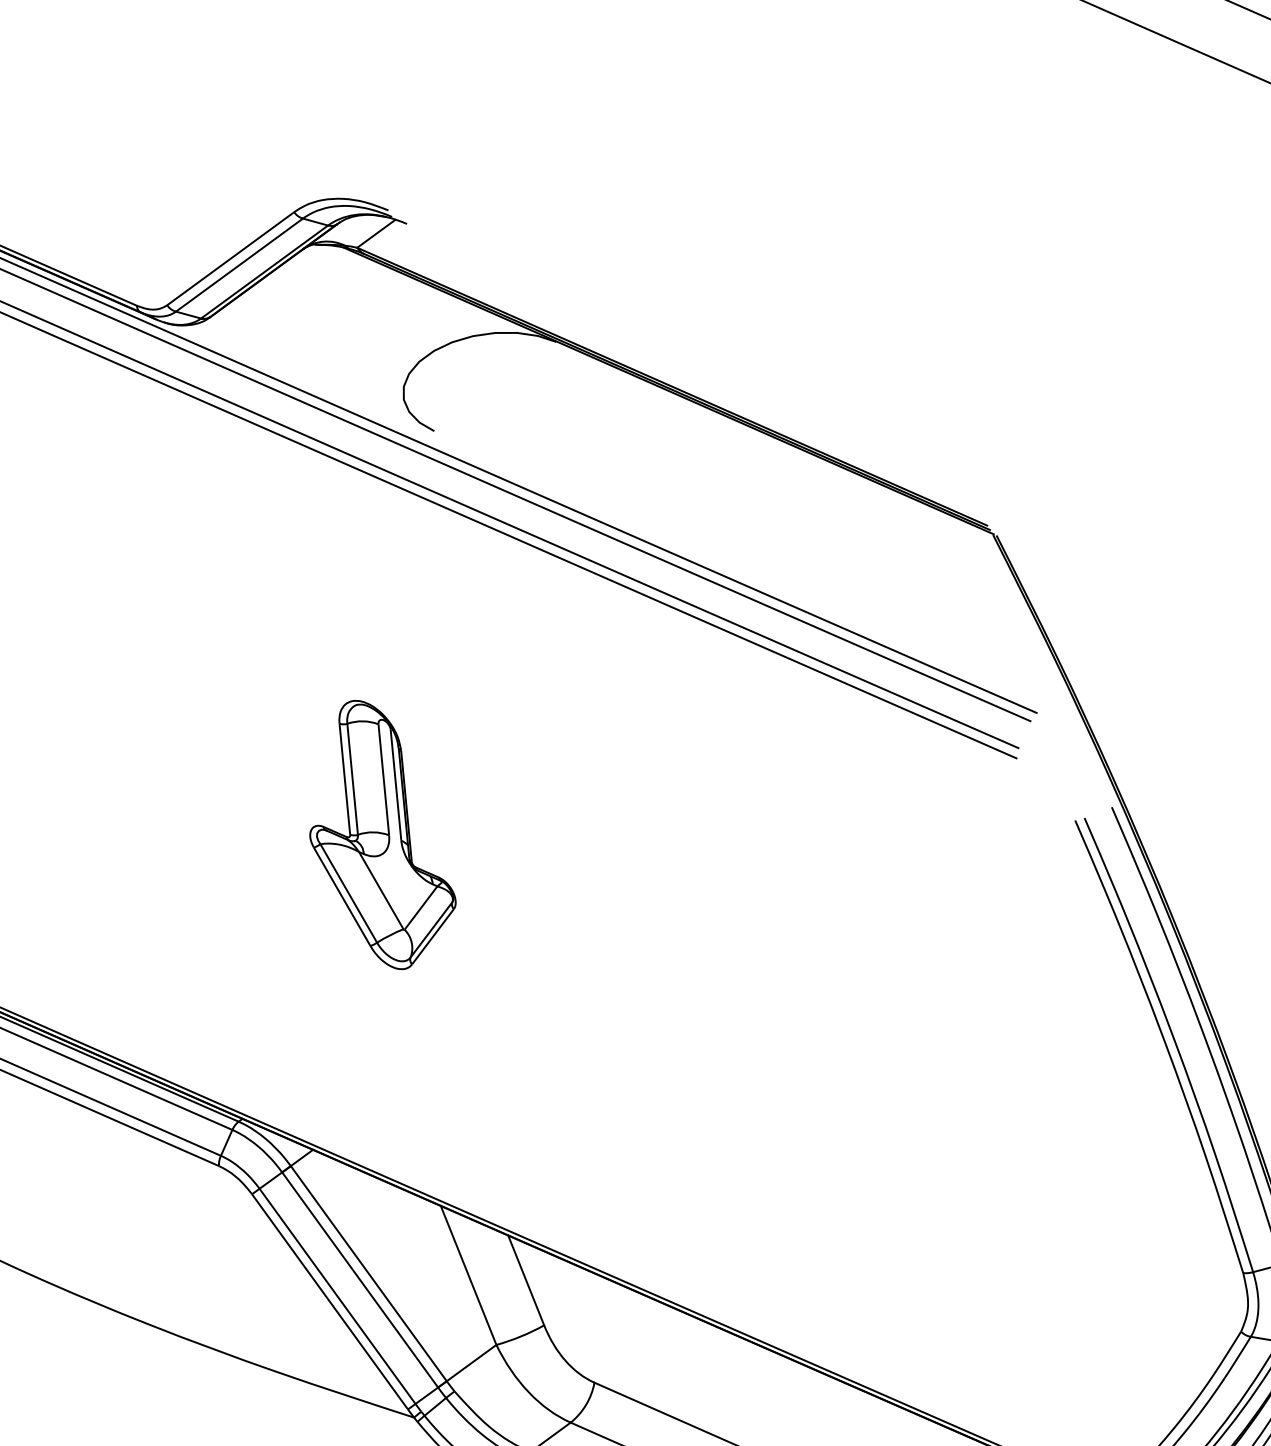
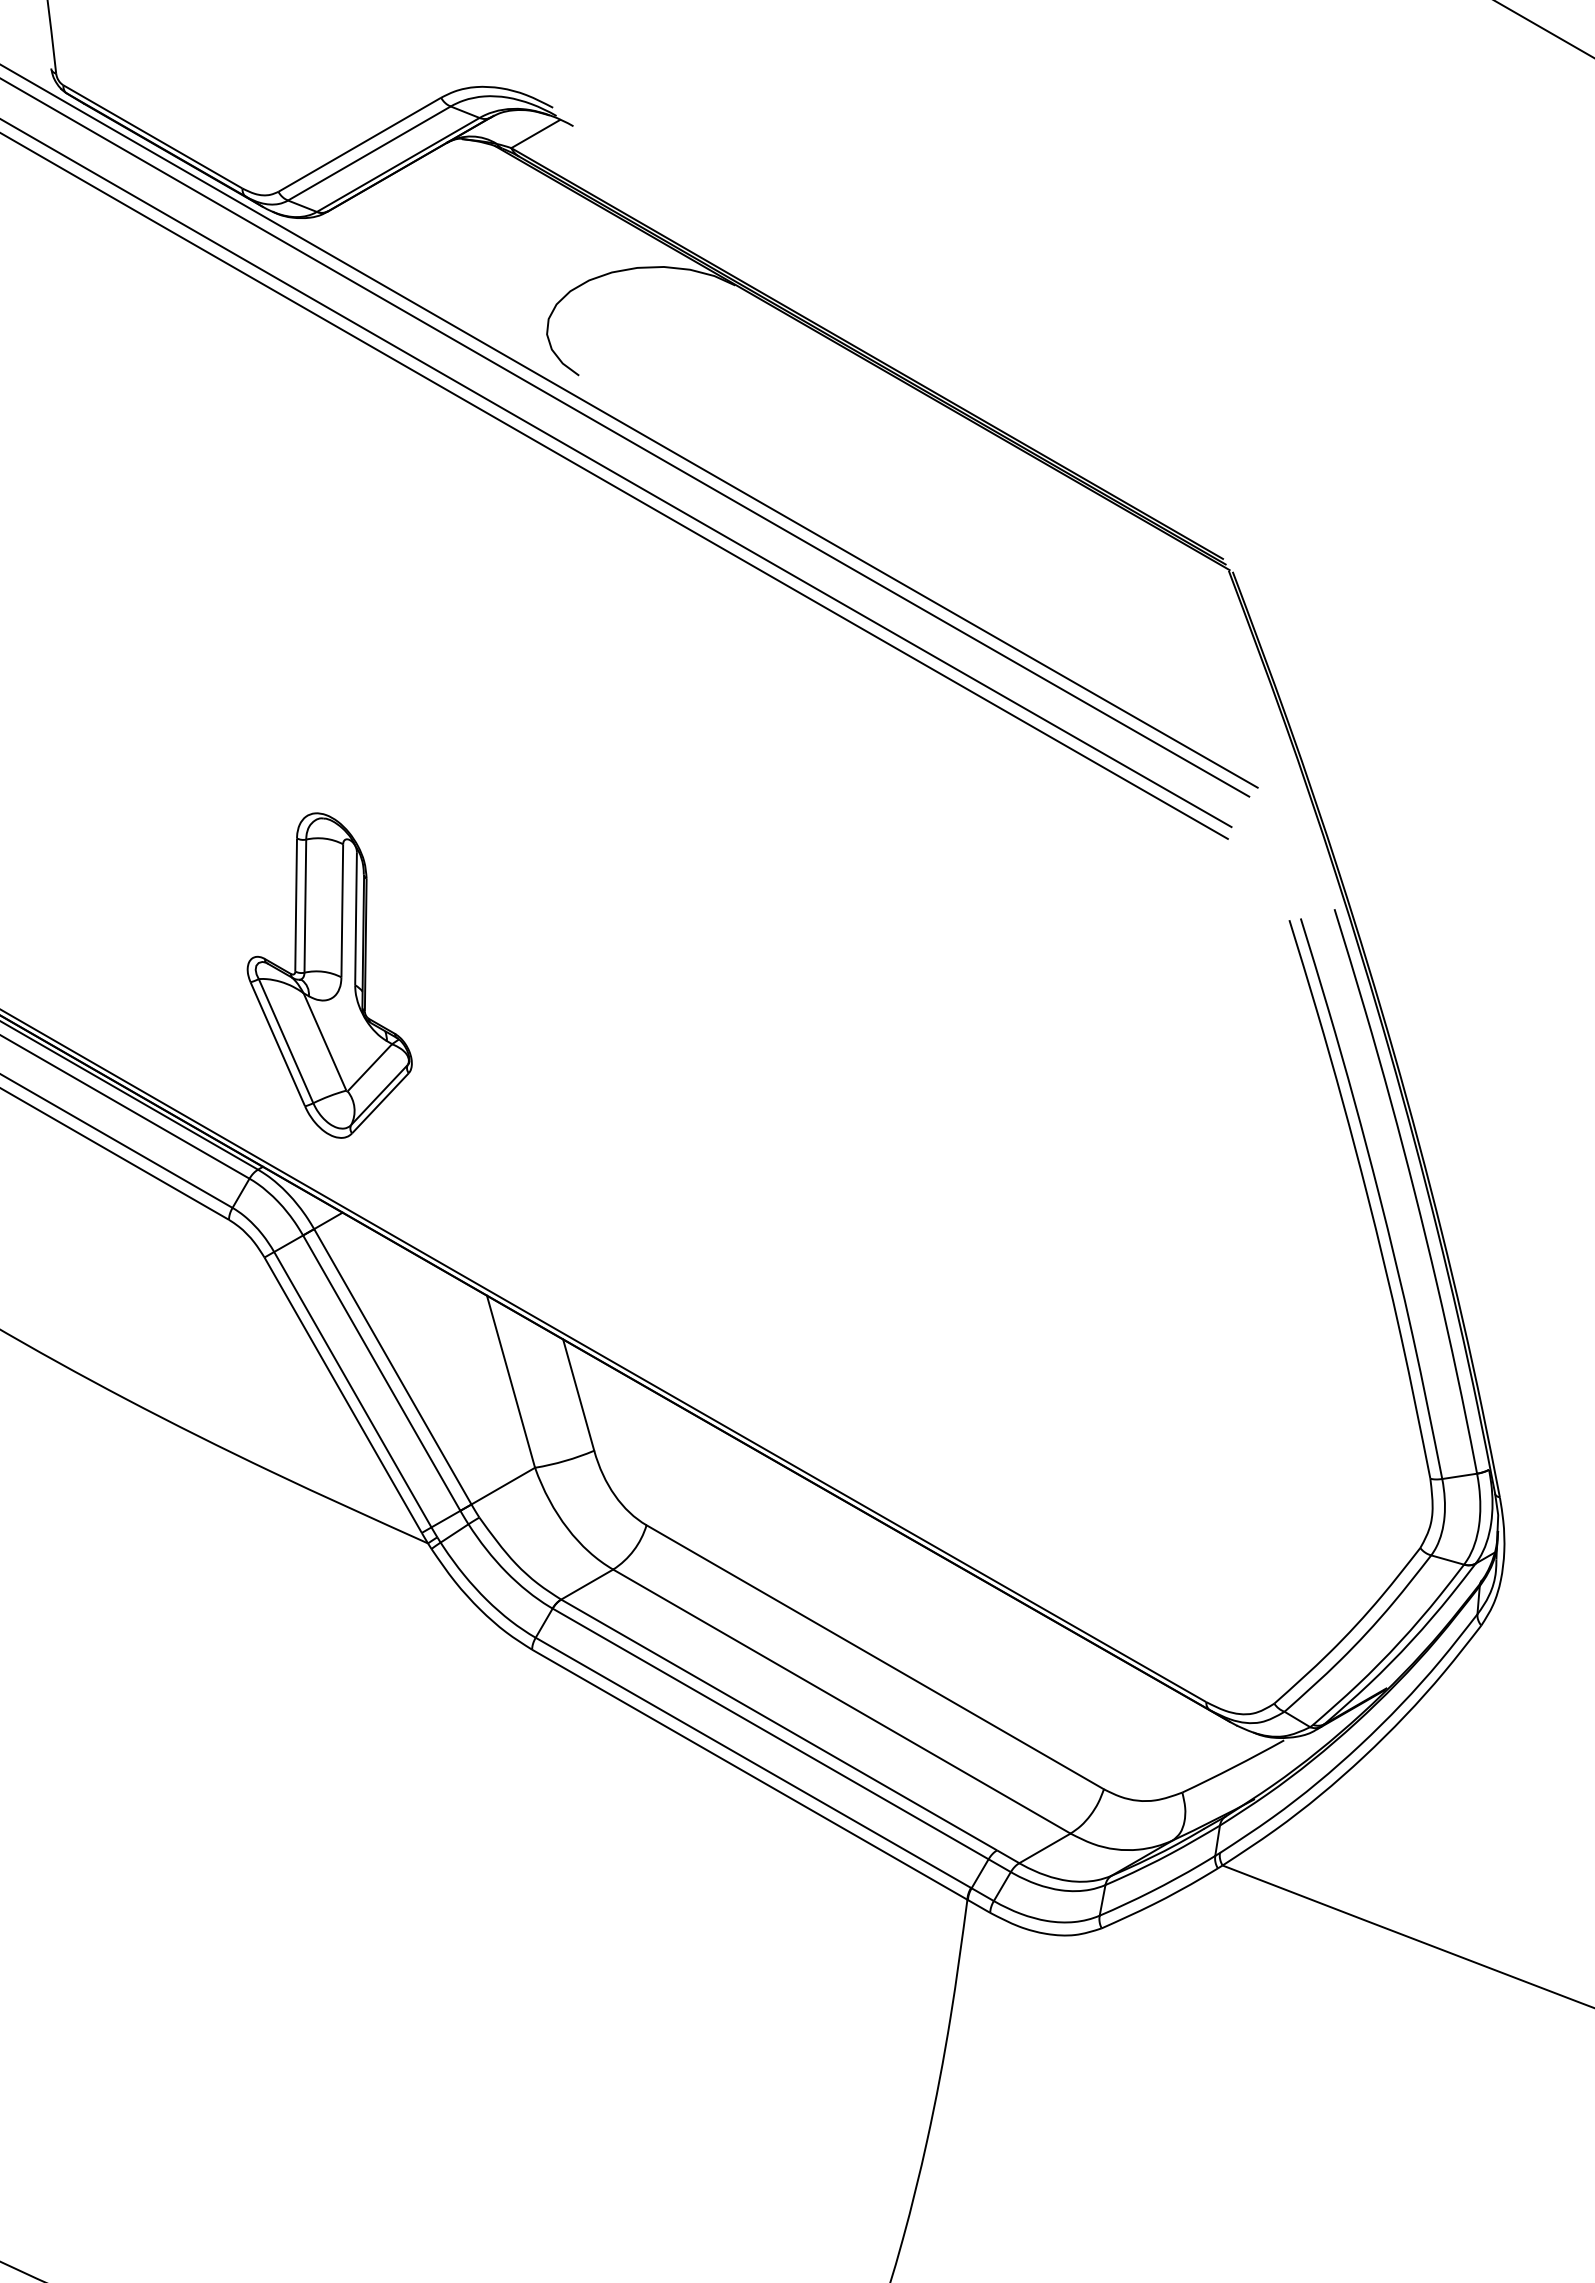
part: (379, 834) -> (329, 975), moved

